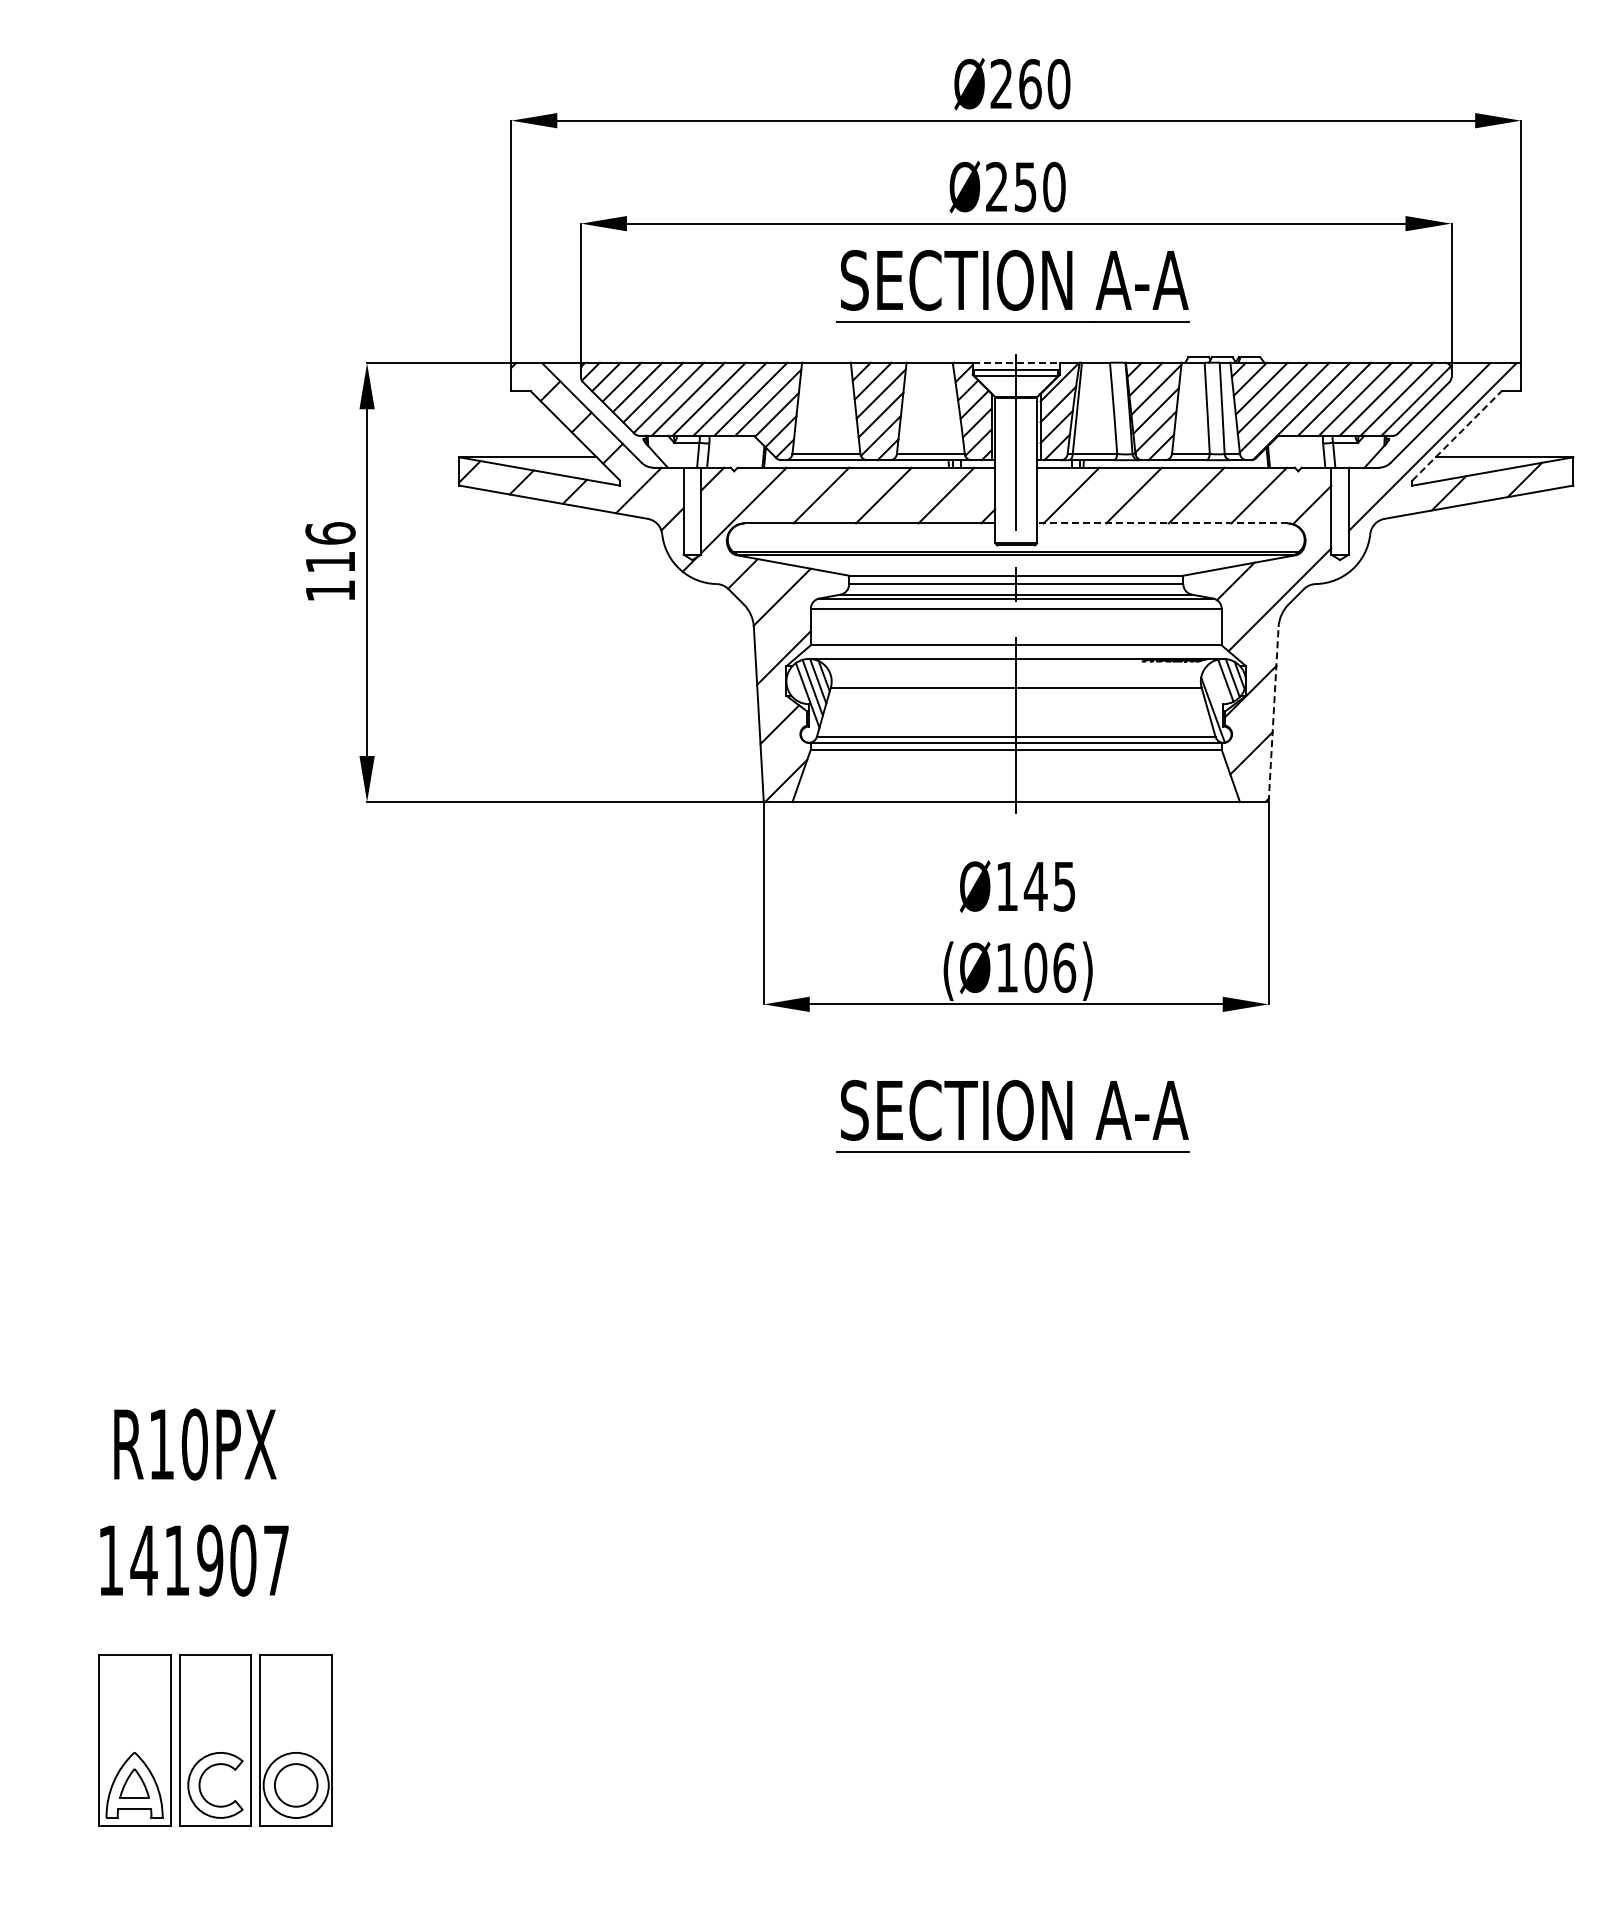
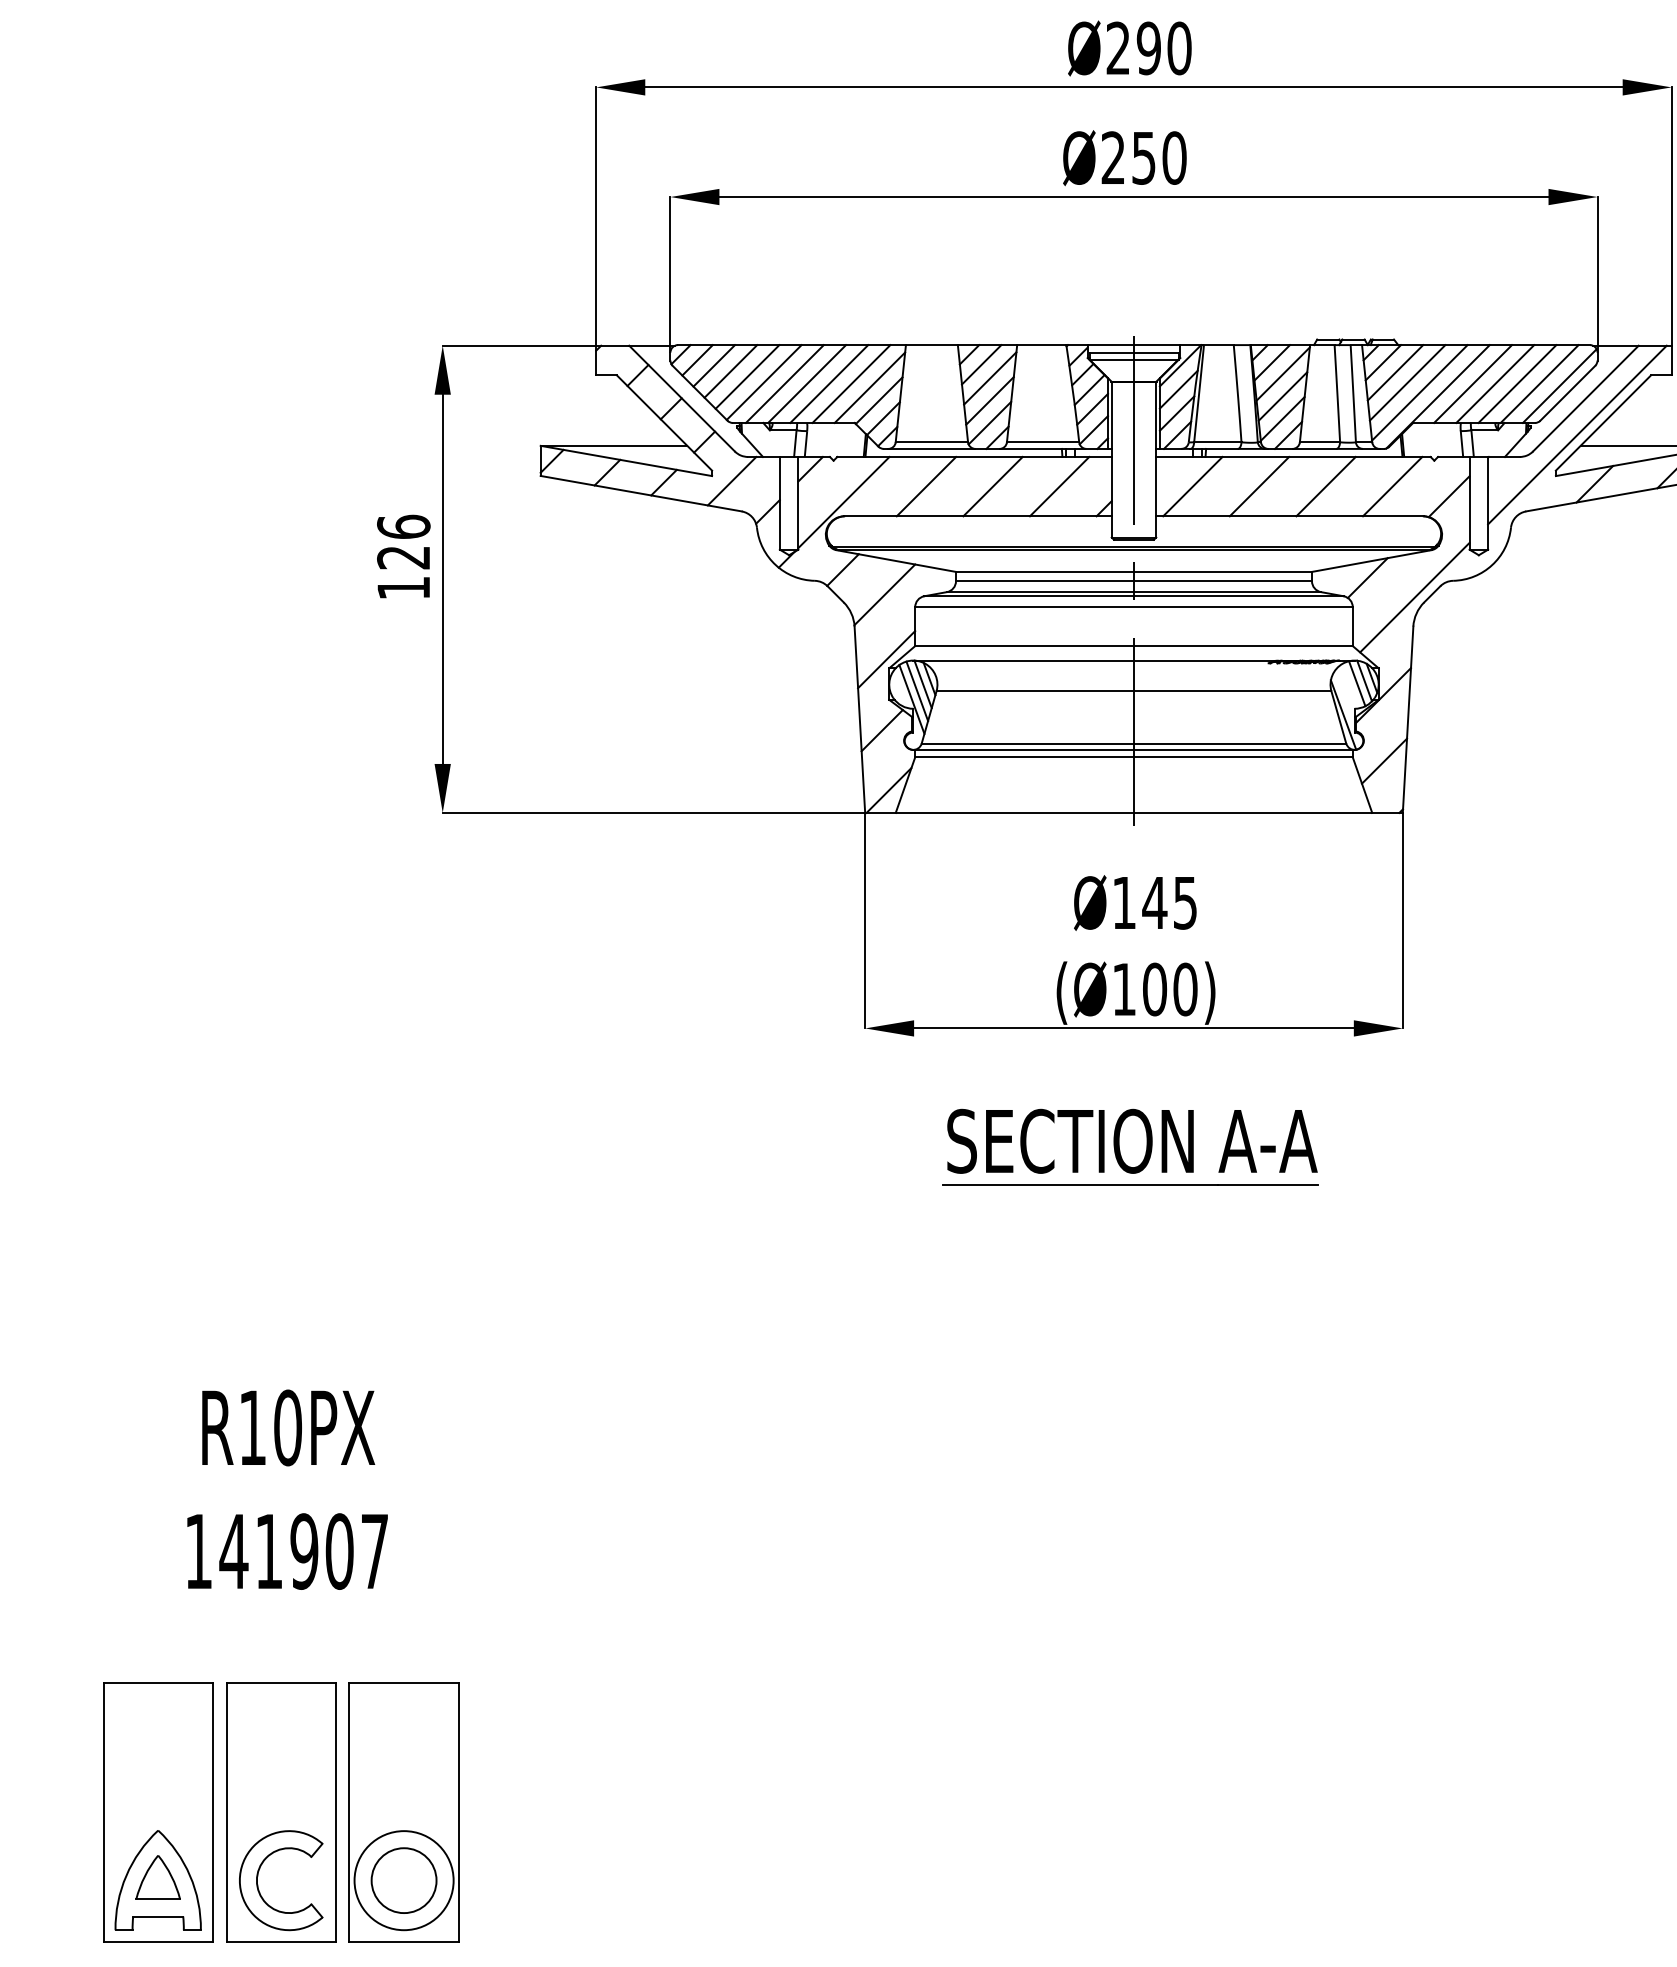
text: (1030, 83) -> (1149, 47), Ø260 -> Ø290
part: (1012, 286) -> (1130, 263), removed
line: (1016, 362) -> (1134, 344), dashed -> solid
line: (1457, 435) -> (1603, 422), dashed -> solid
line: (1162, 523) -> (1289, 516), dashed -> solid
text: (329, 562) -> (402, 557), 116 -> 126
line: (1273, 714) -> (1407, 719), dashed -> solid
text: (1064, 967) -> (1185, 989), (Ø106) -> (Ø100)
text: (194, 1502) -> (287, 1489), moved
part: (215, 1740) -> (281, 1812), size x1.43

